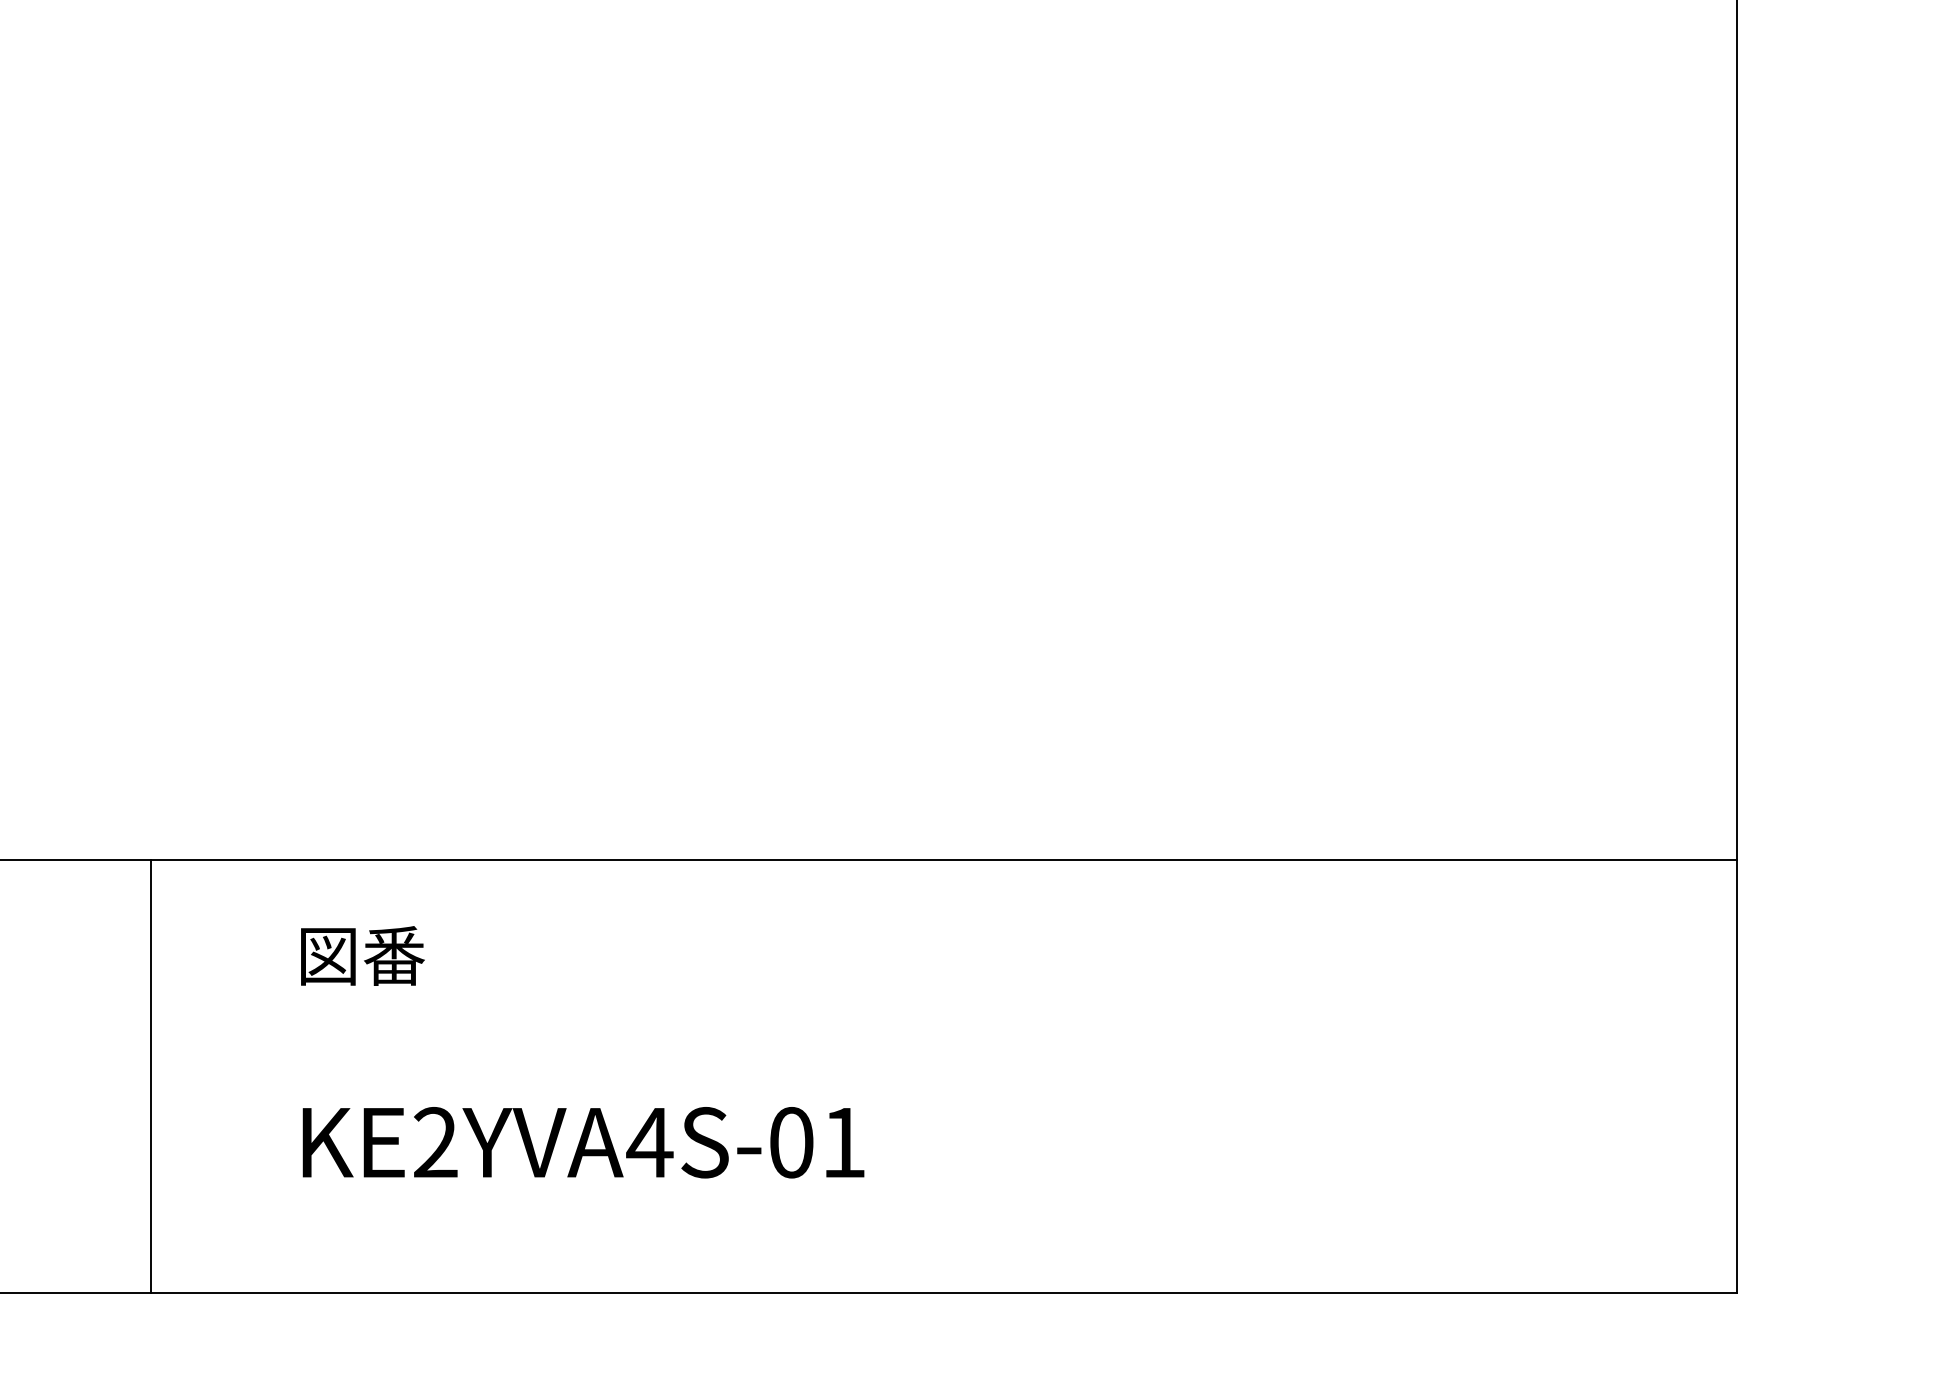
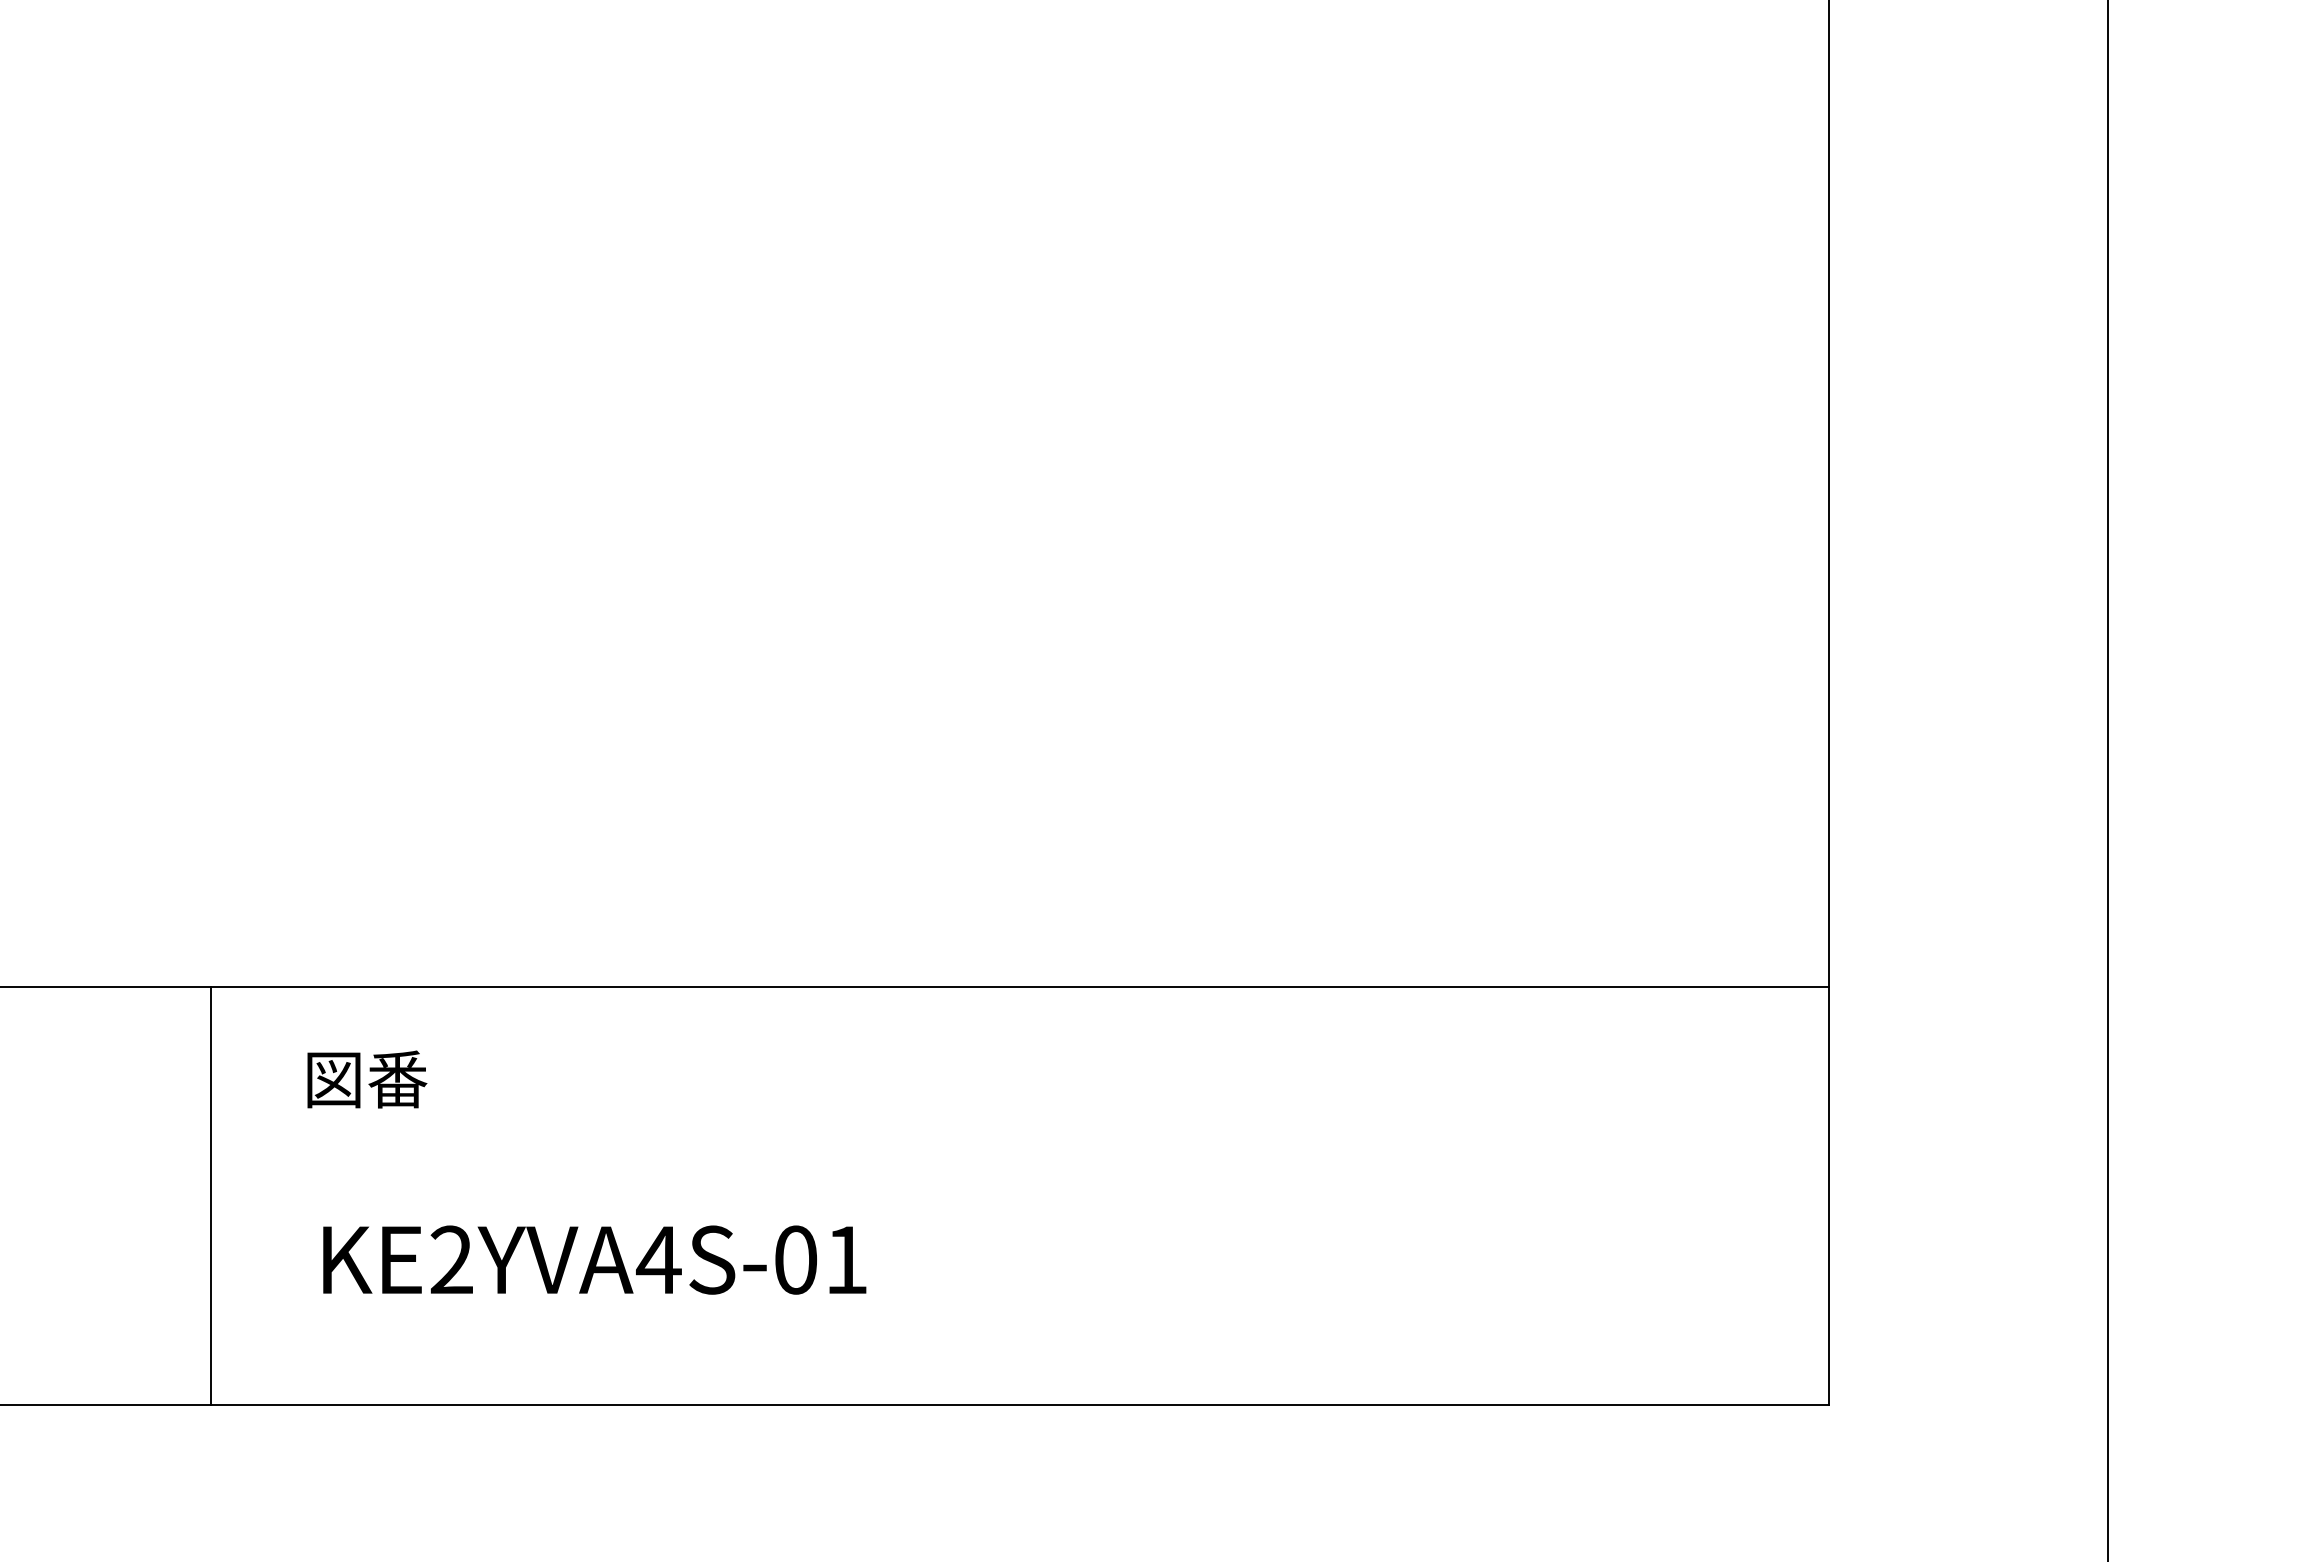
text: (363, 955) -> (367, 1079), moved
line: (151, 1075) -> (211, 1195), moved
text: (583, 1142) -> (594, 1259), moved

